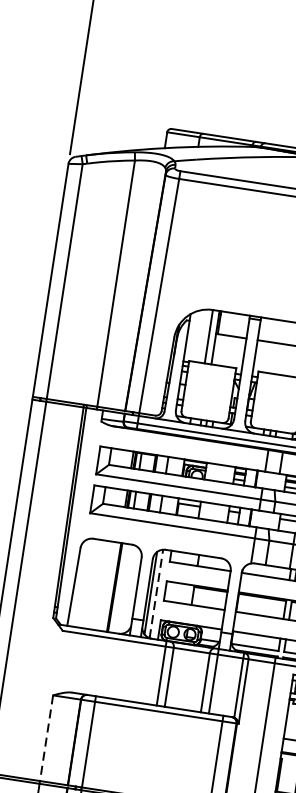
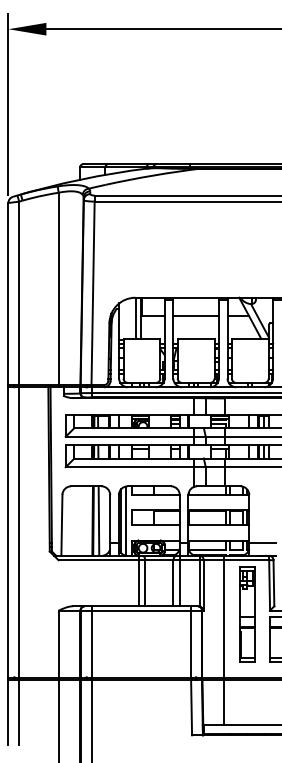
line: (121, 587) -> (98, 520), added
line: (156, 594) -> (125, 521), dashed -> solid
line: (46, 738) -> (58, 644), dashed -> solid

